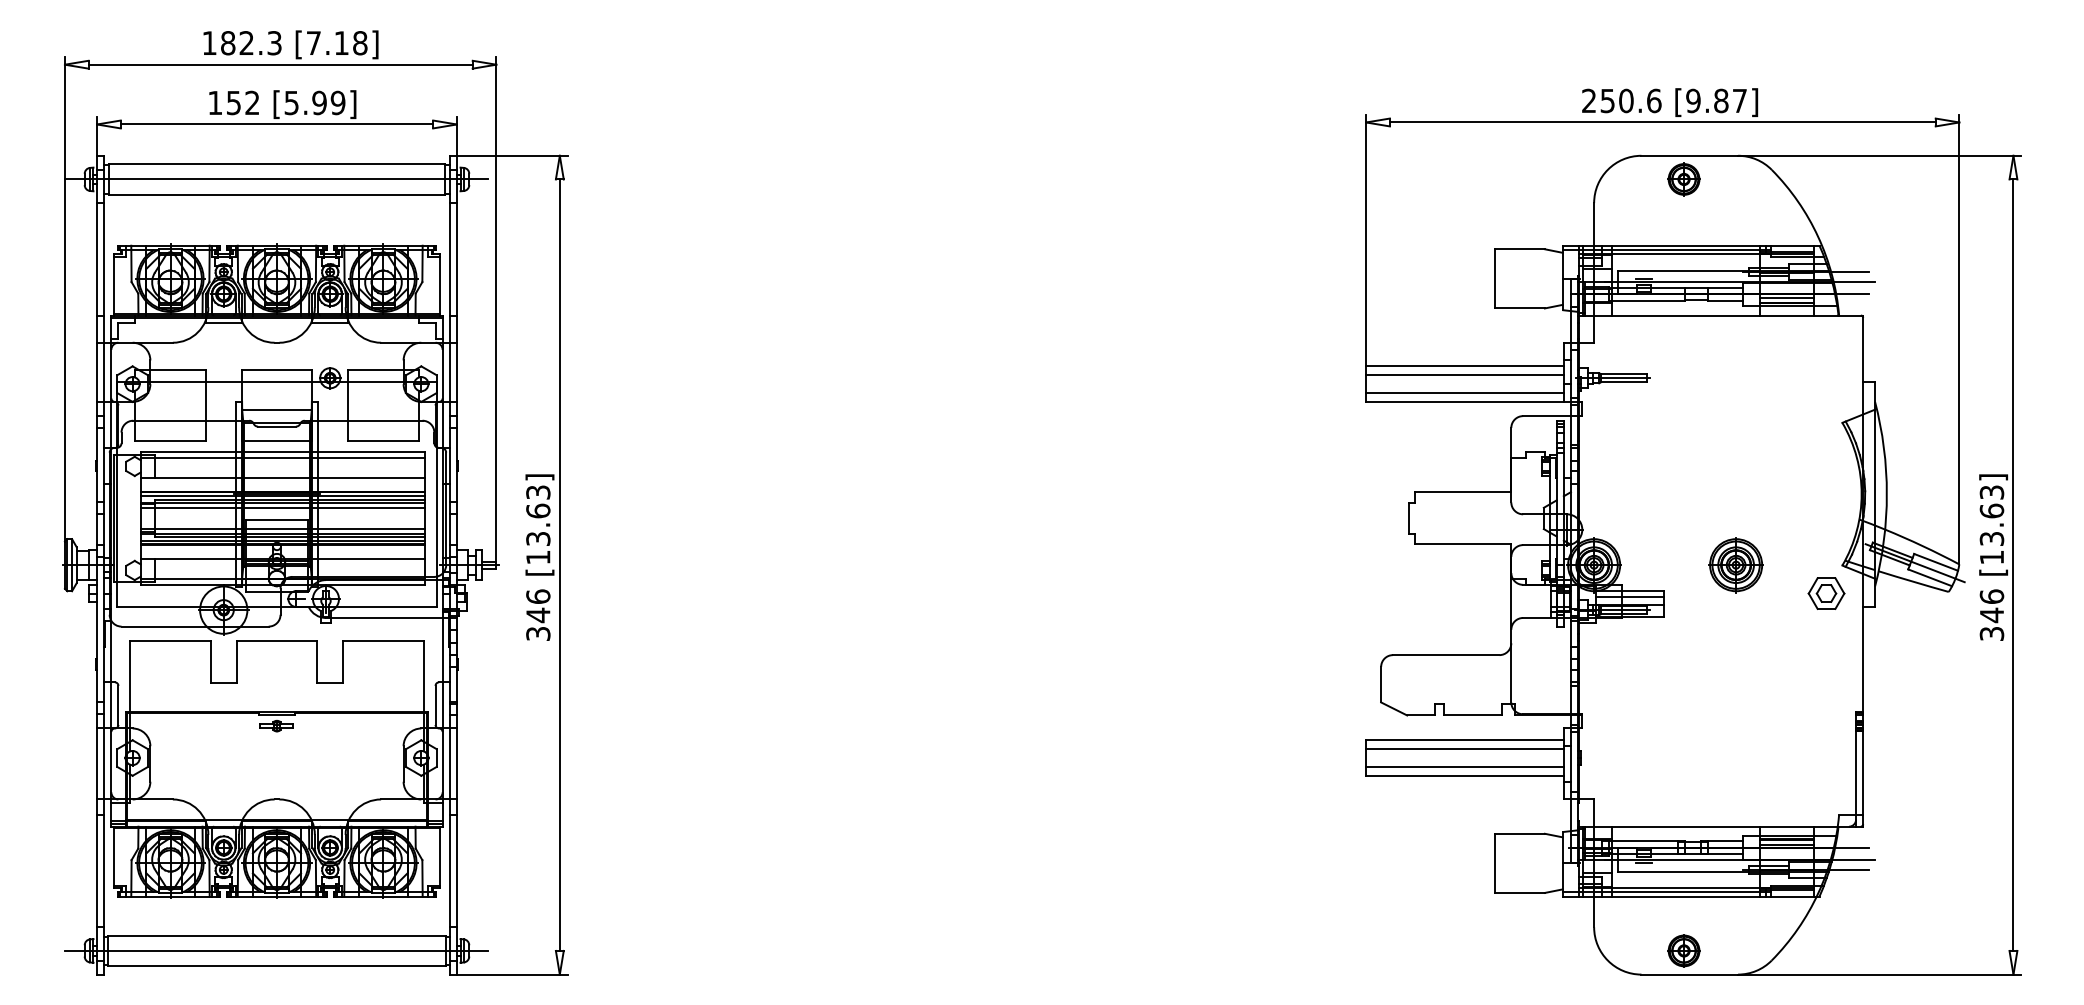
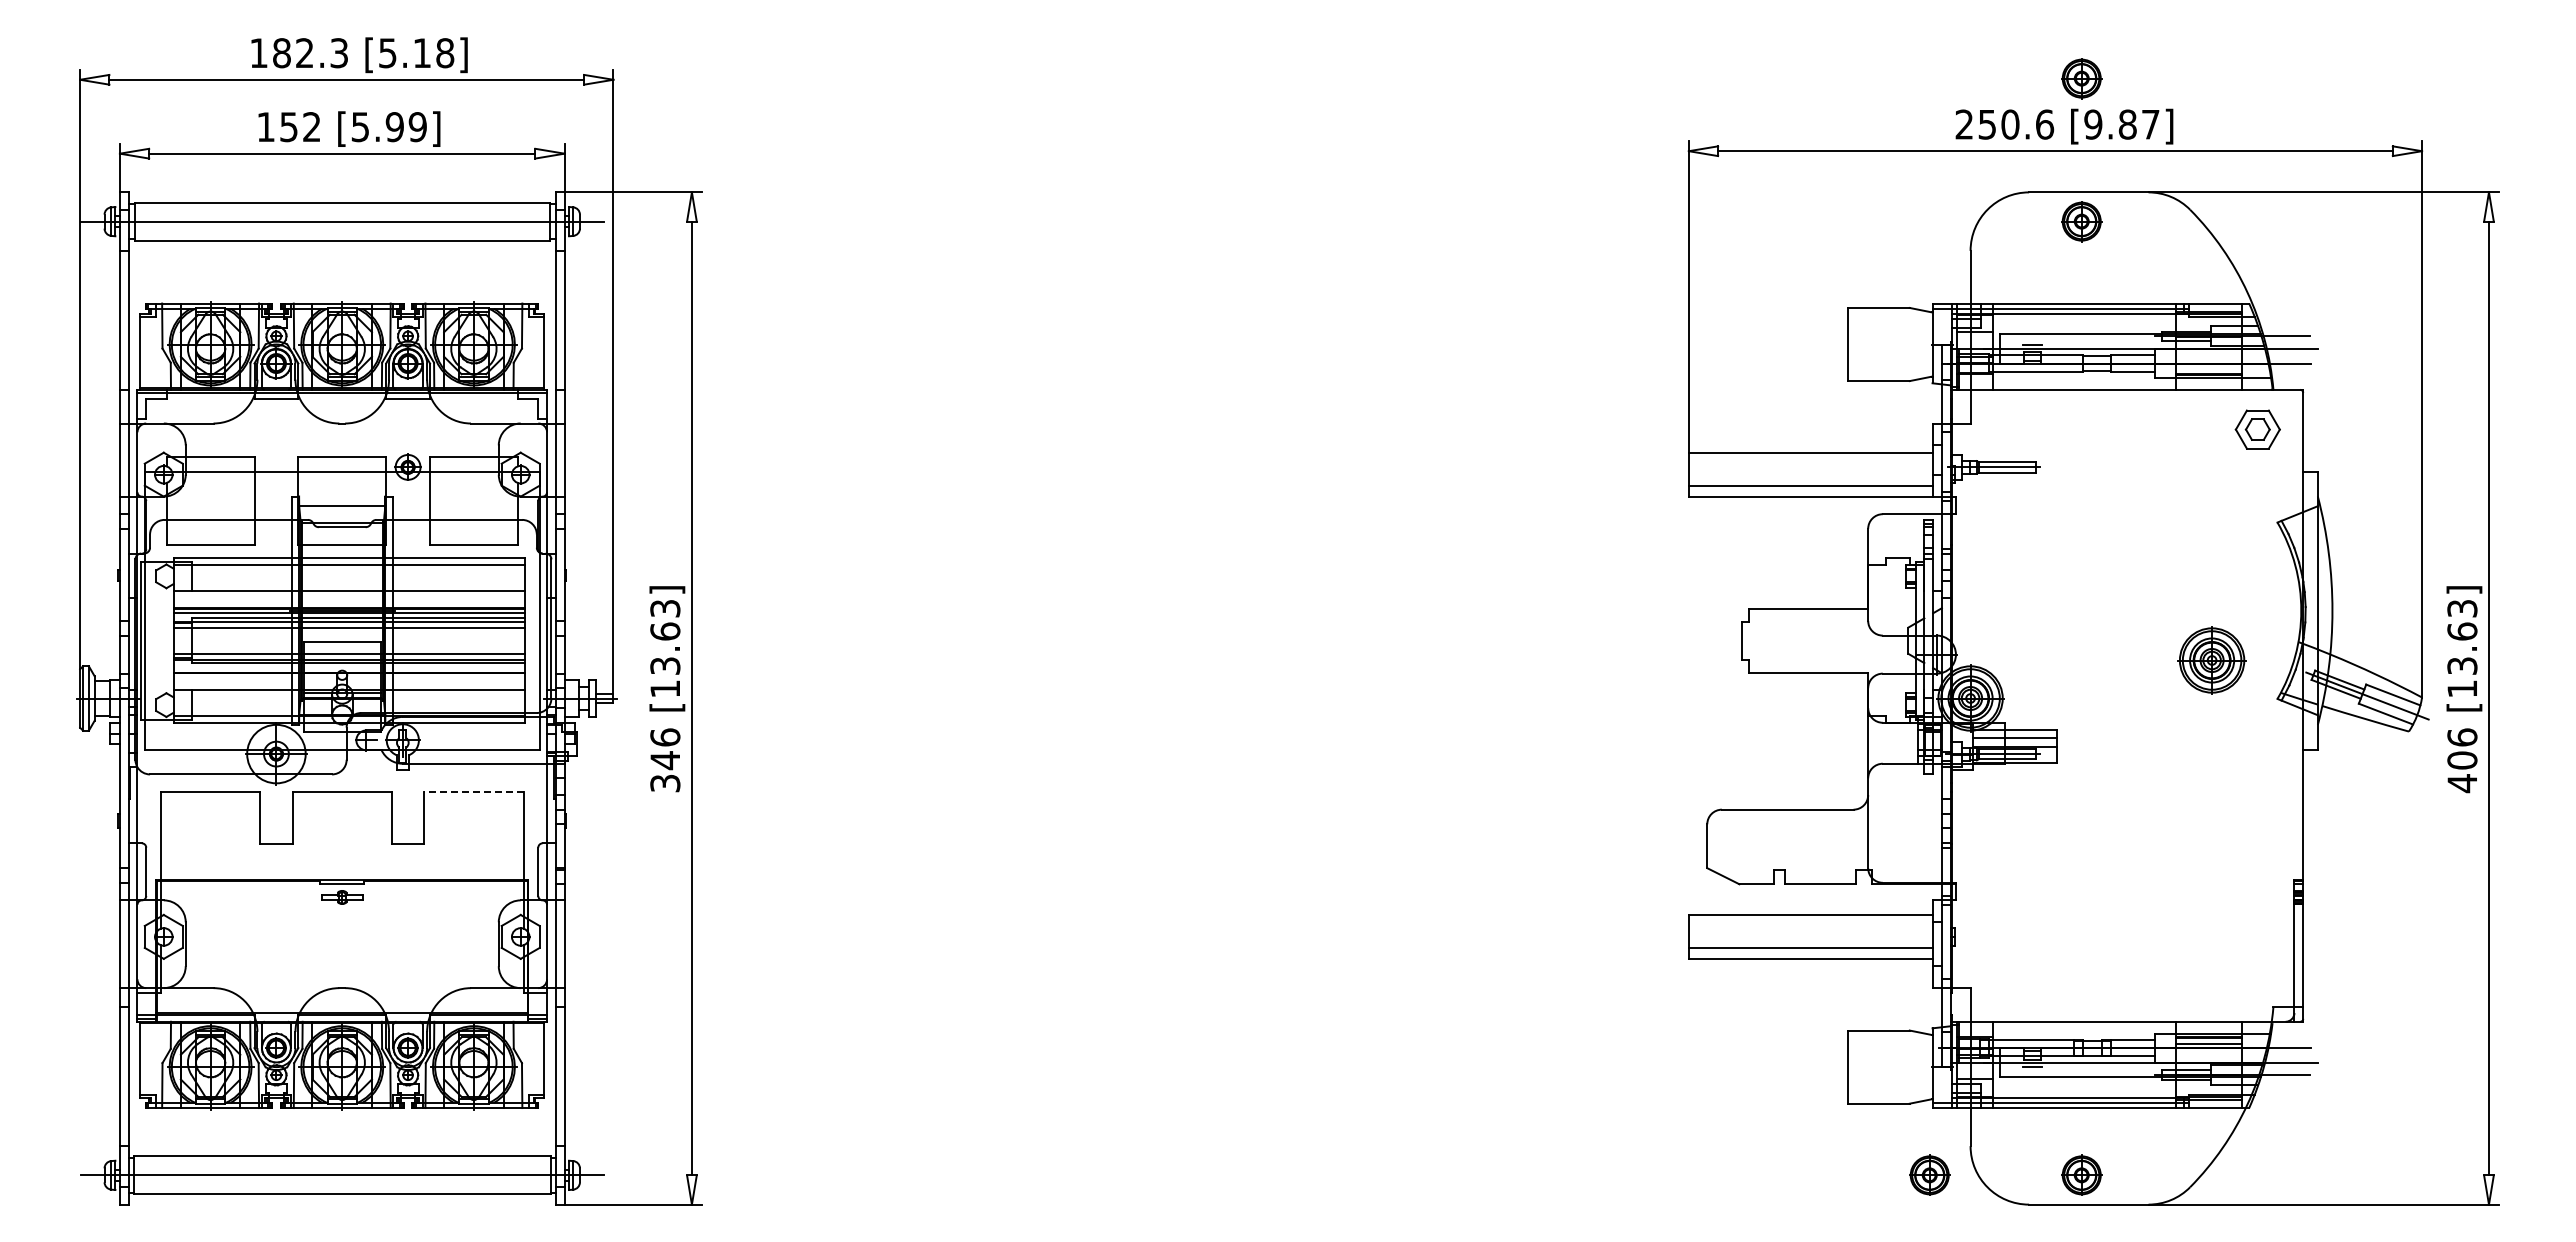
text: (313, 43) -> (387, 53), [7.18] -> [5.18]
part: (1683, 63) -> (2081, 78), added
line: (1786, 297) -> (2208, 367), removed
line: (1464, 375) -> (1810, 463), removed
line: (282, 540) -> (349, 668), removed
part: (1735, 565) -> (2211, 660), moved
part: (1826, 593) -> (2257, 429), moved
text: (1992, 625) -> (2462, 772), 346 -> 406
line: (383, 641) -> (473, 792), solid -> dashed
line: (1464, 748) -> (1810, 925), removed
part: (1560, 950) -> (1929, 1174), added

